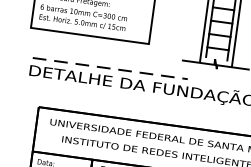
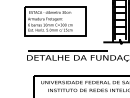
line: (109, 68) -> (67, 51), dashed -> solid

